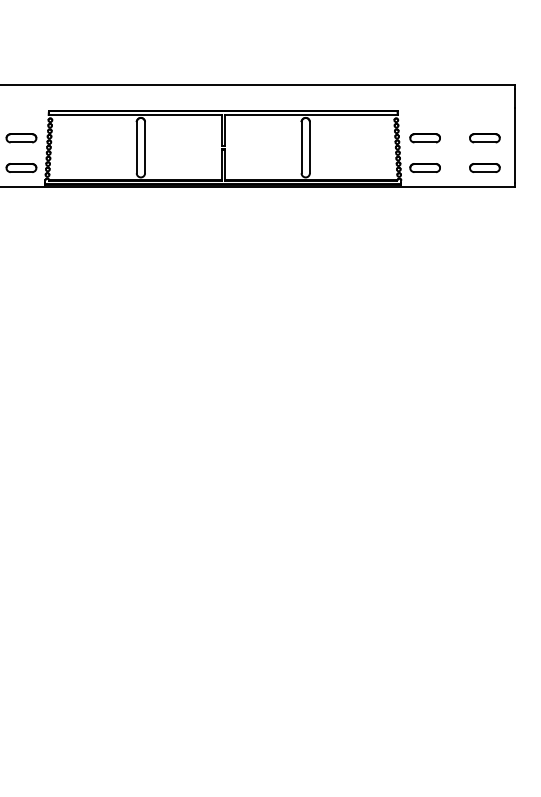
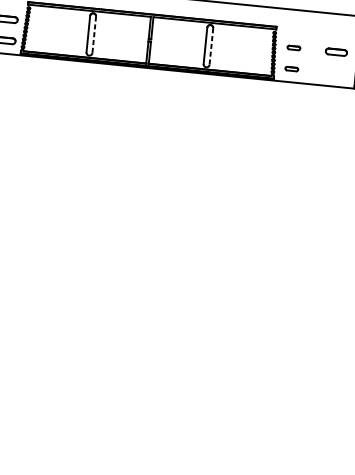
part: (424, 138) -> (293, 48), size x0.6
line: (145, 147) -> (94, 34), solid -> dashed
line: (309, 147) -> (211, 46), solid -> dashed
part: (424, 167) -> (291, 68), size x0.6
part: (484, 167) -> (334, 72), removed

